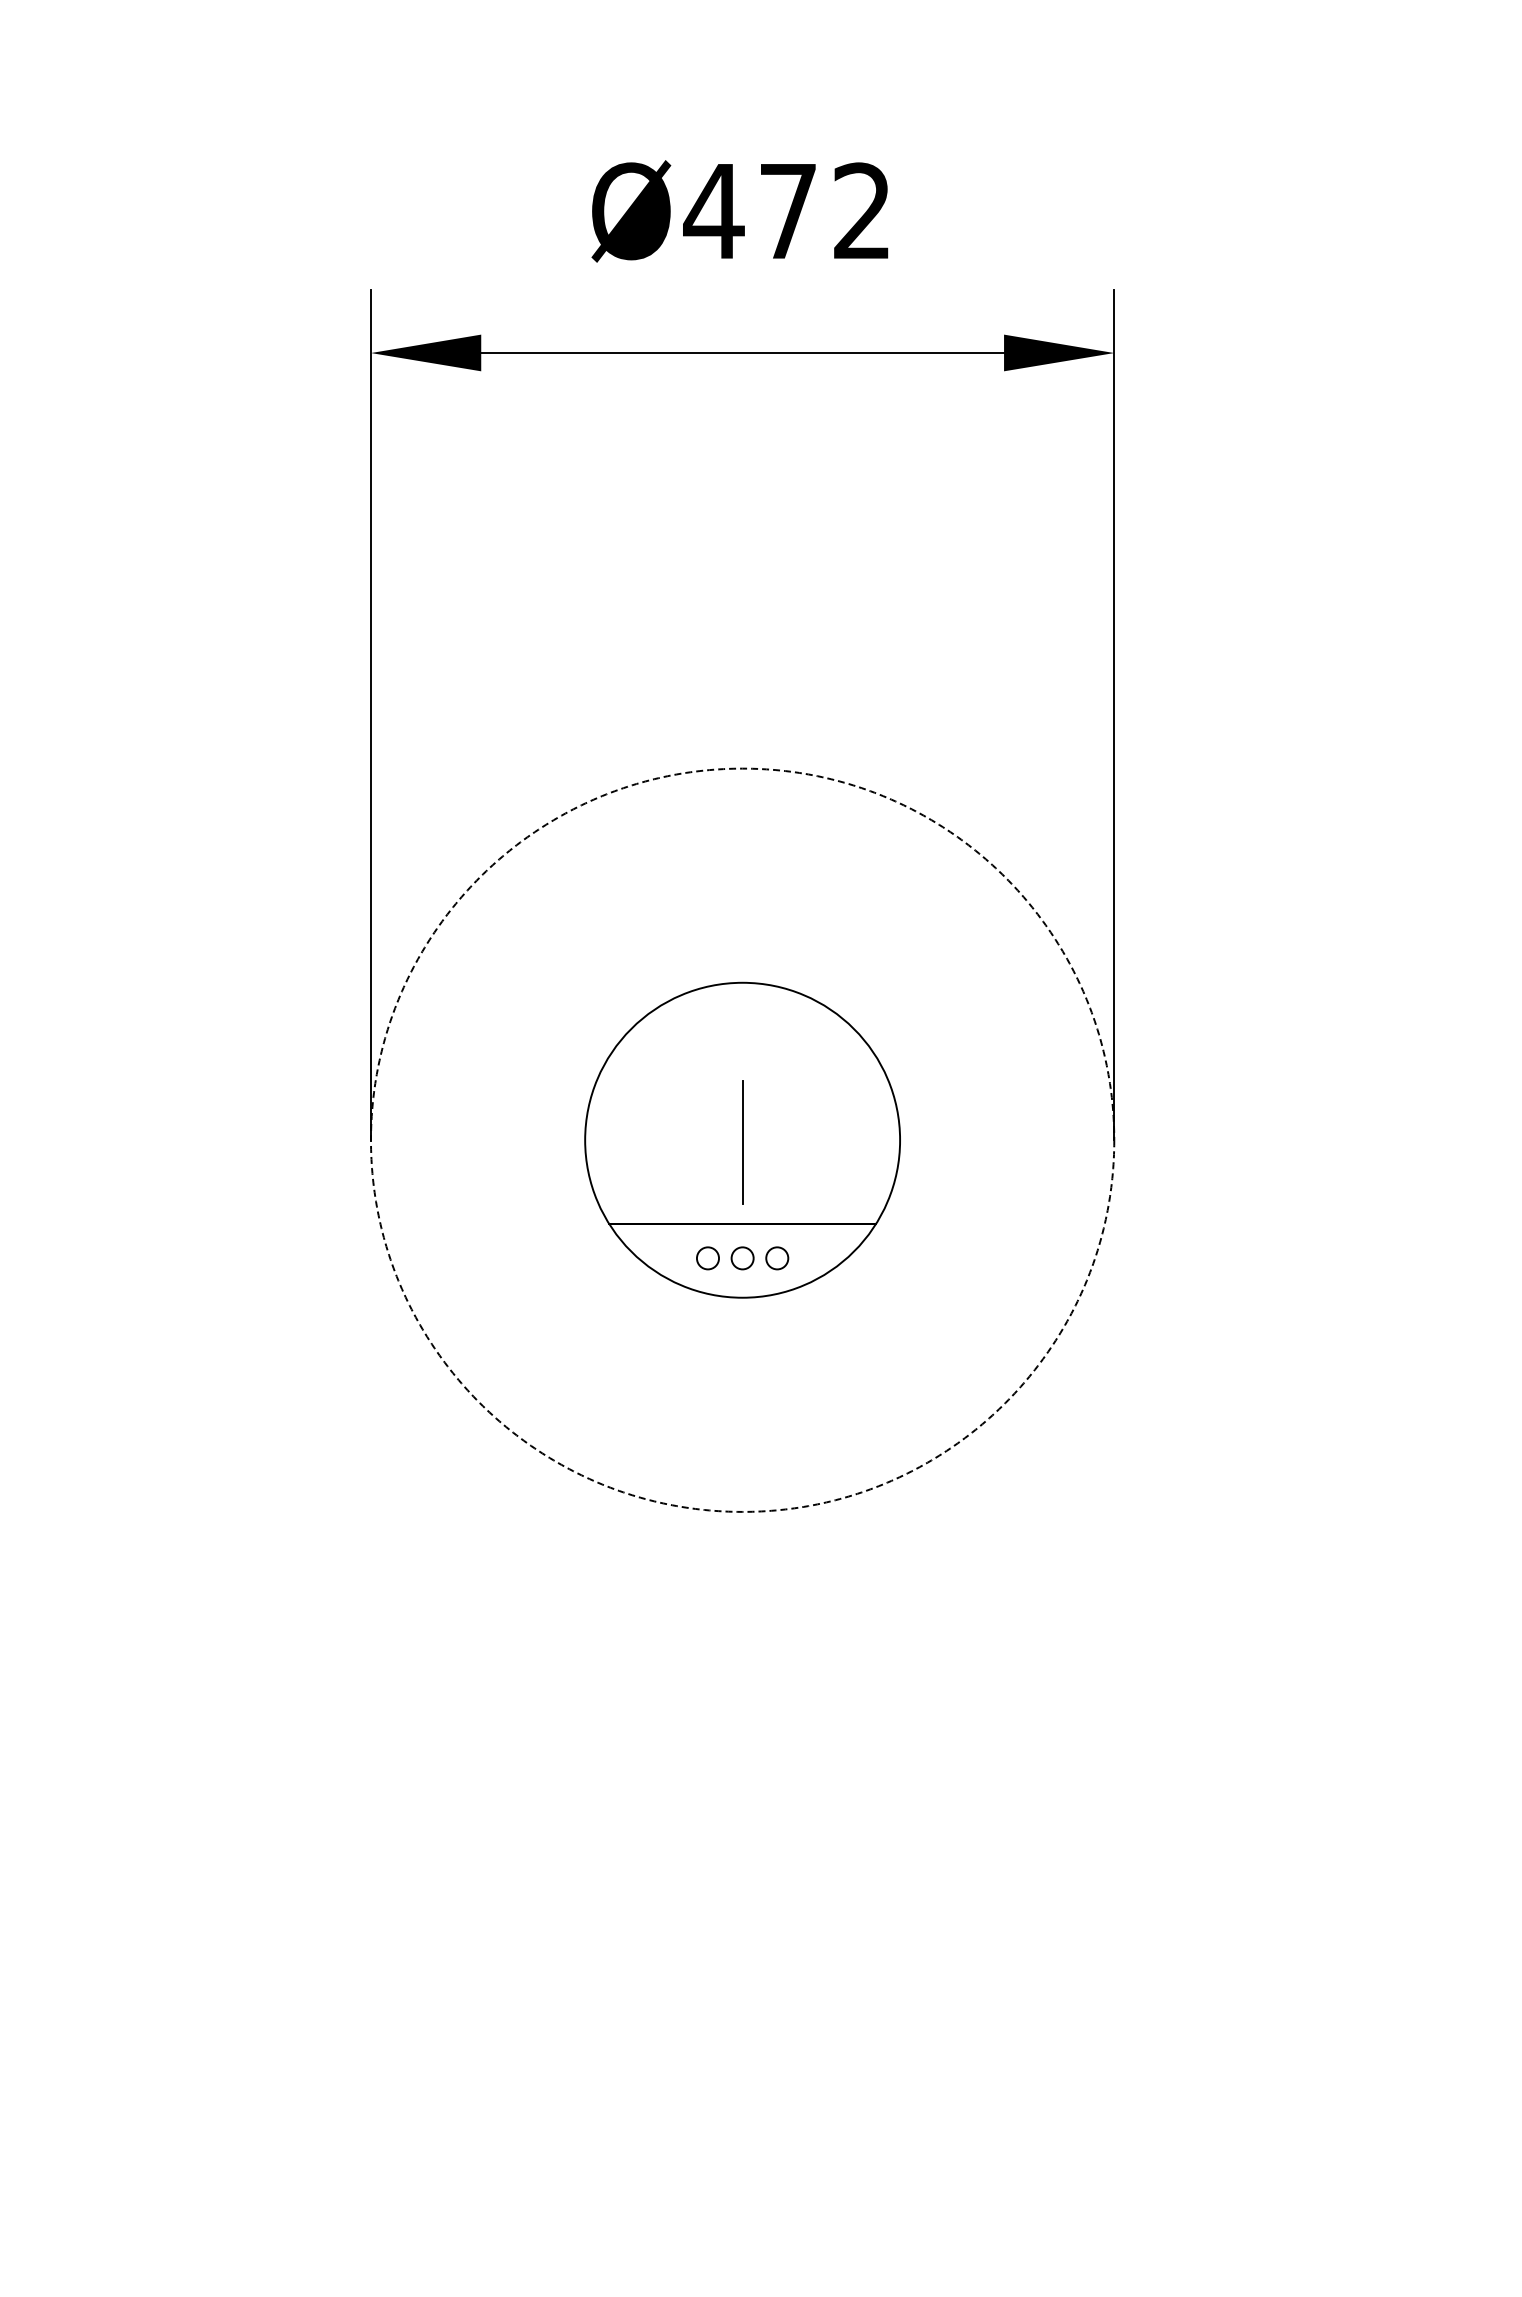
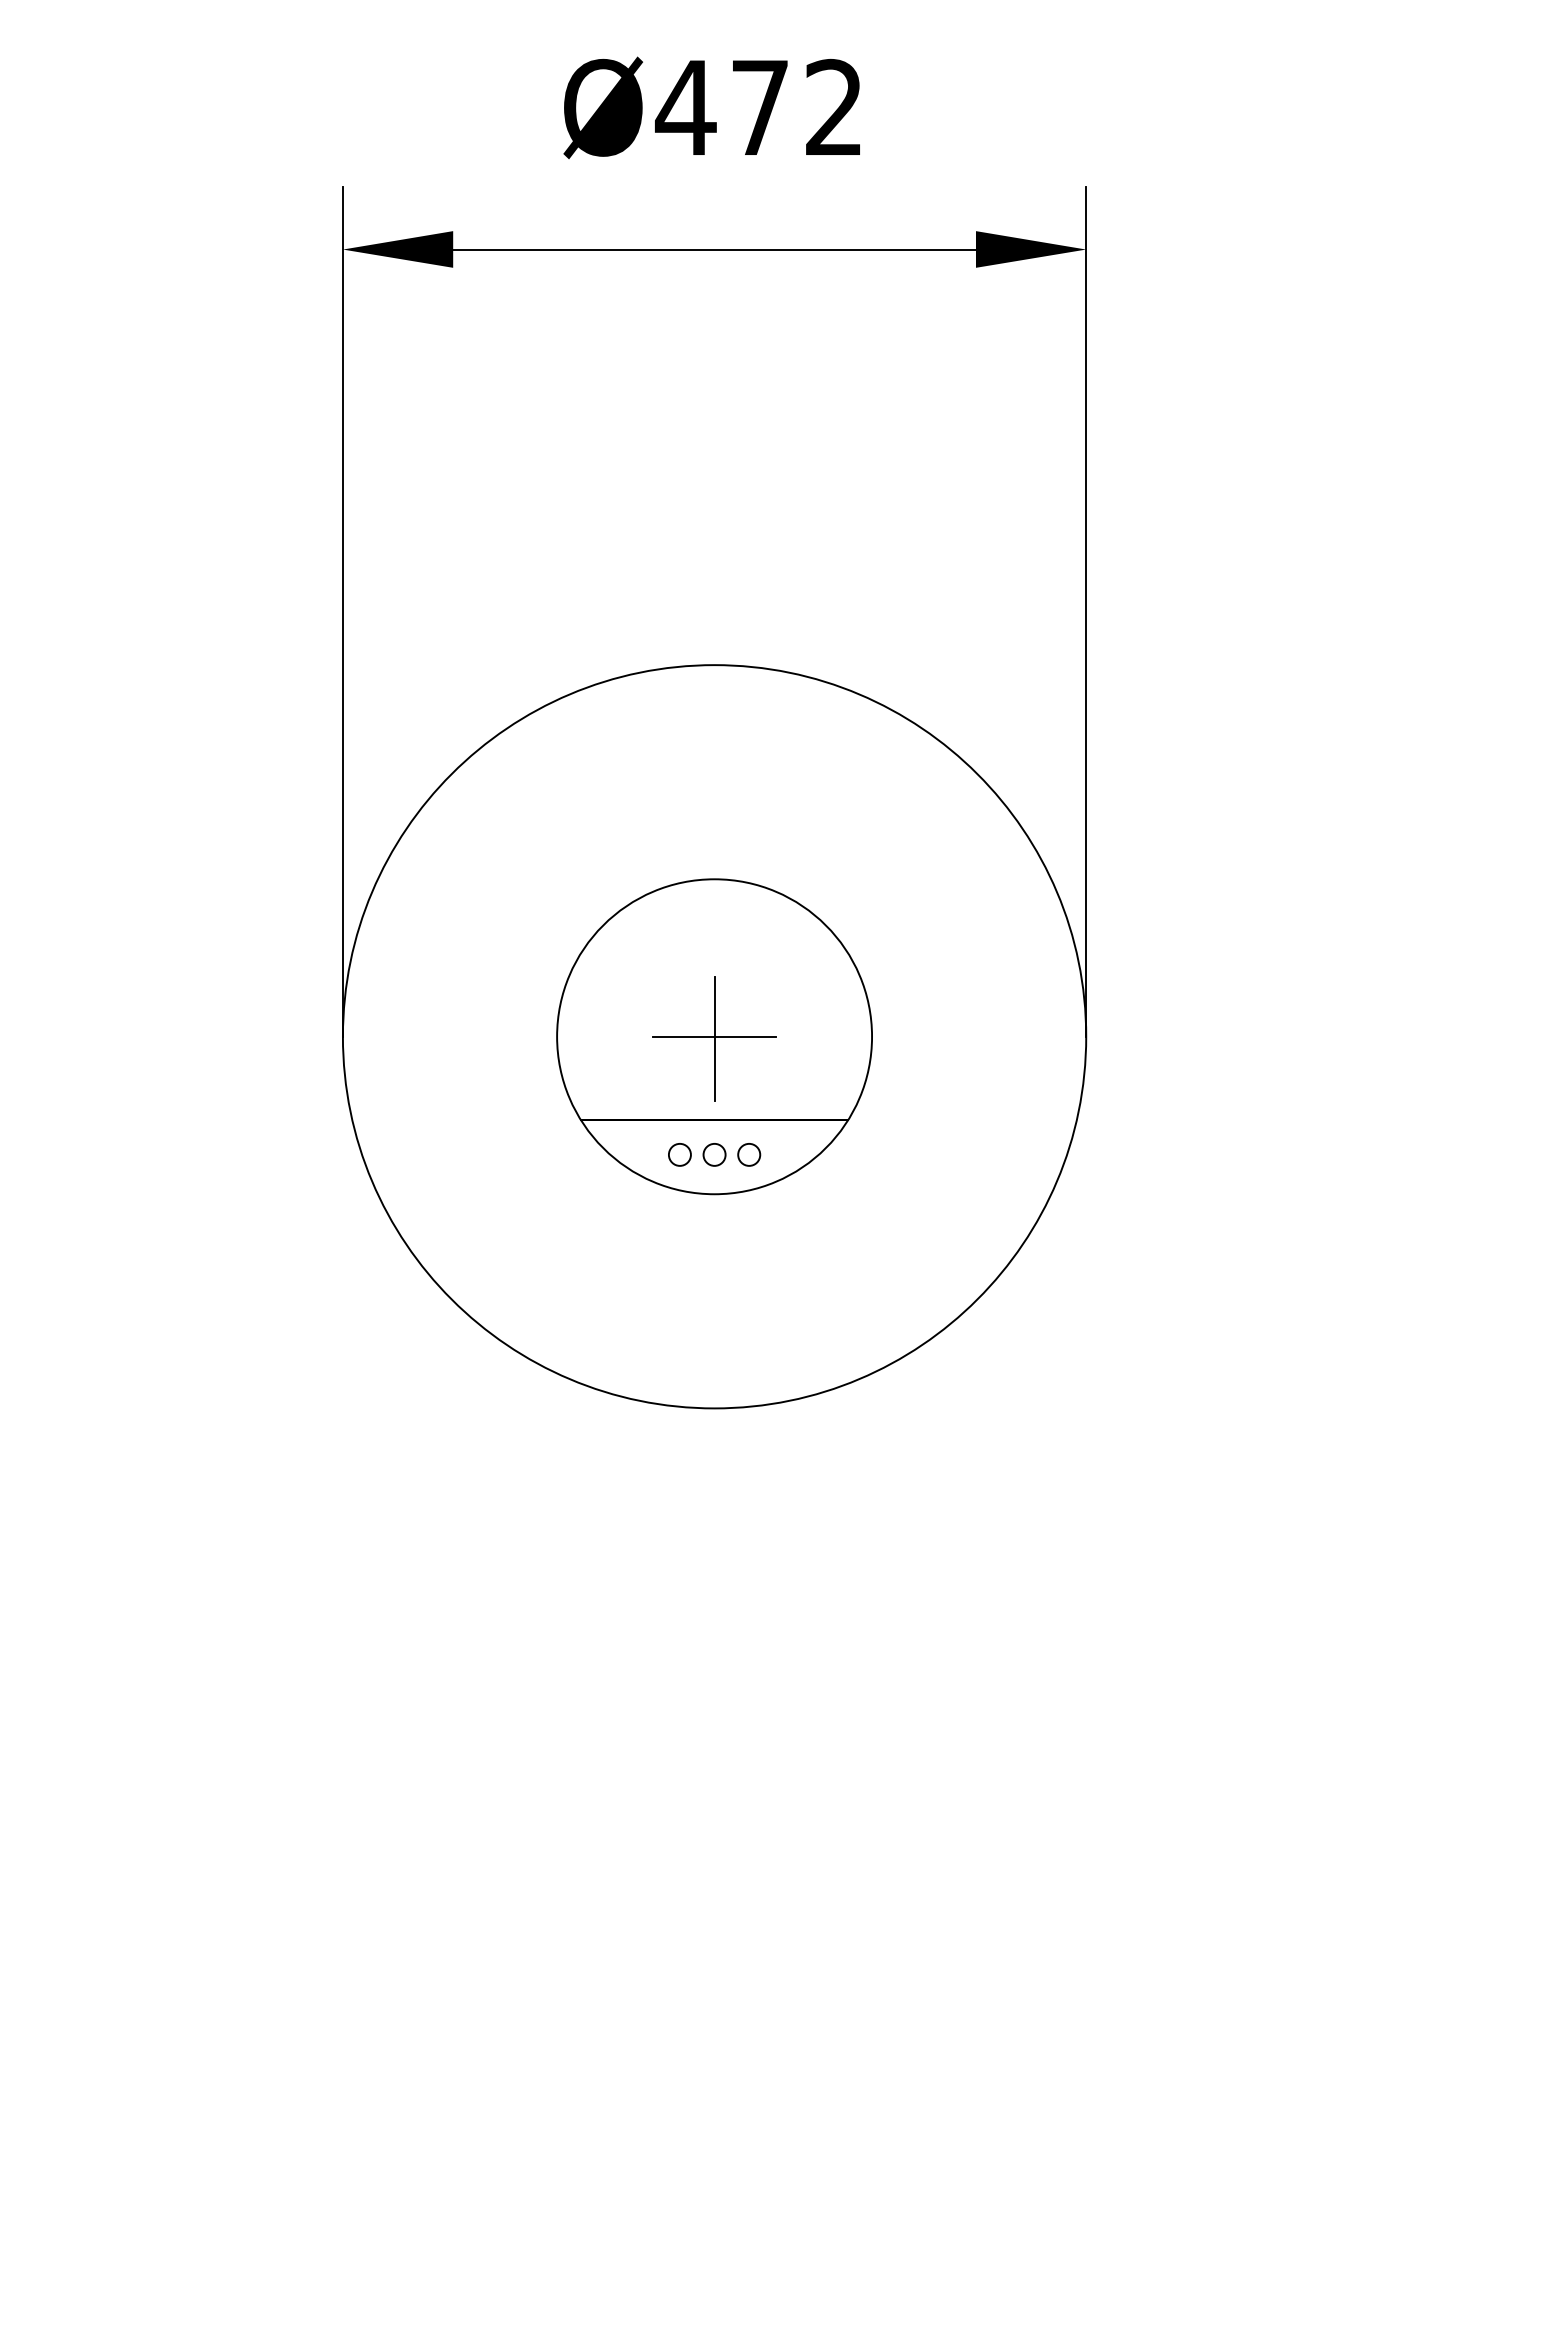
circle: (742, 1140) -> (714, 1036), dashed -> solid
line: (742, 1140) -> (714, 1036), added

